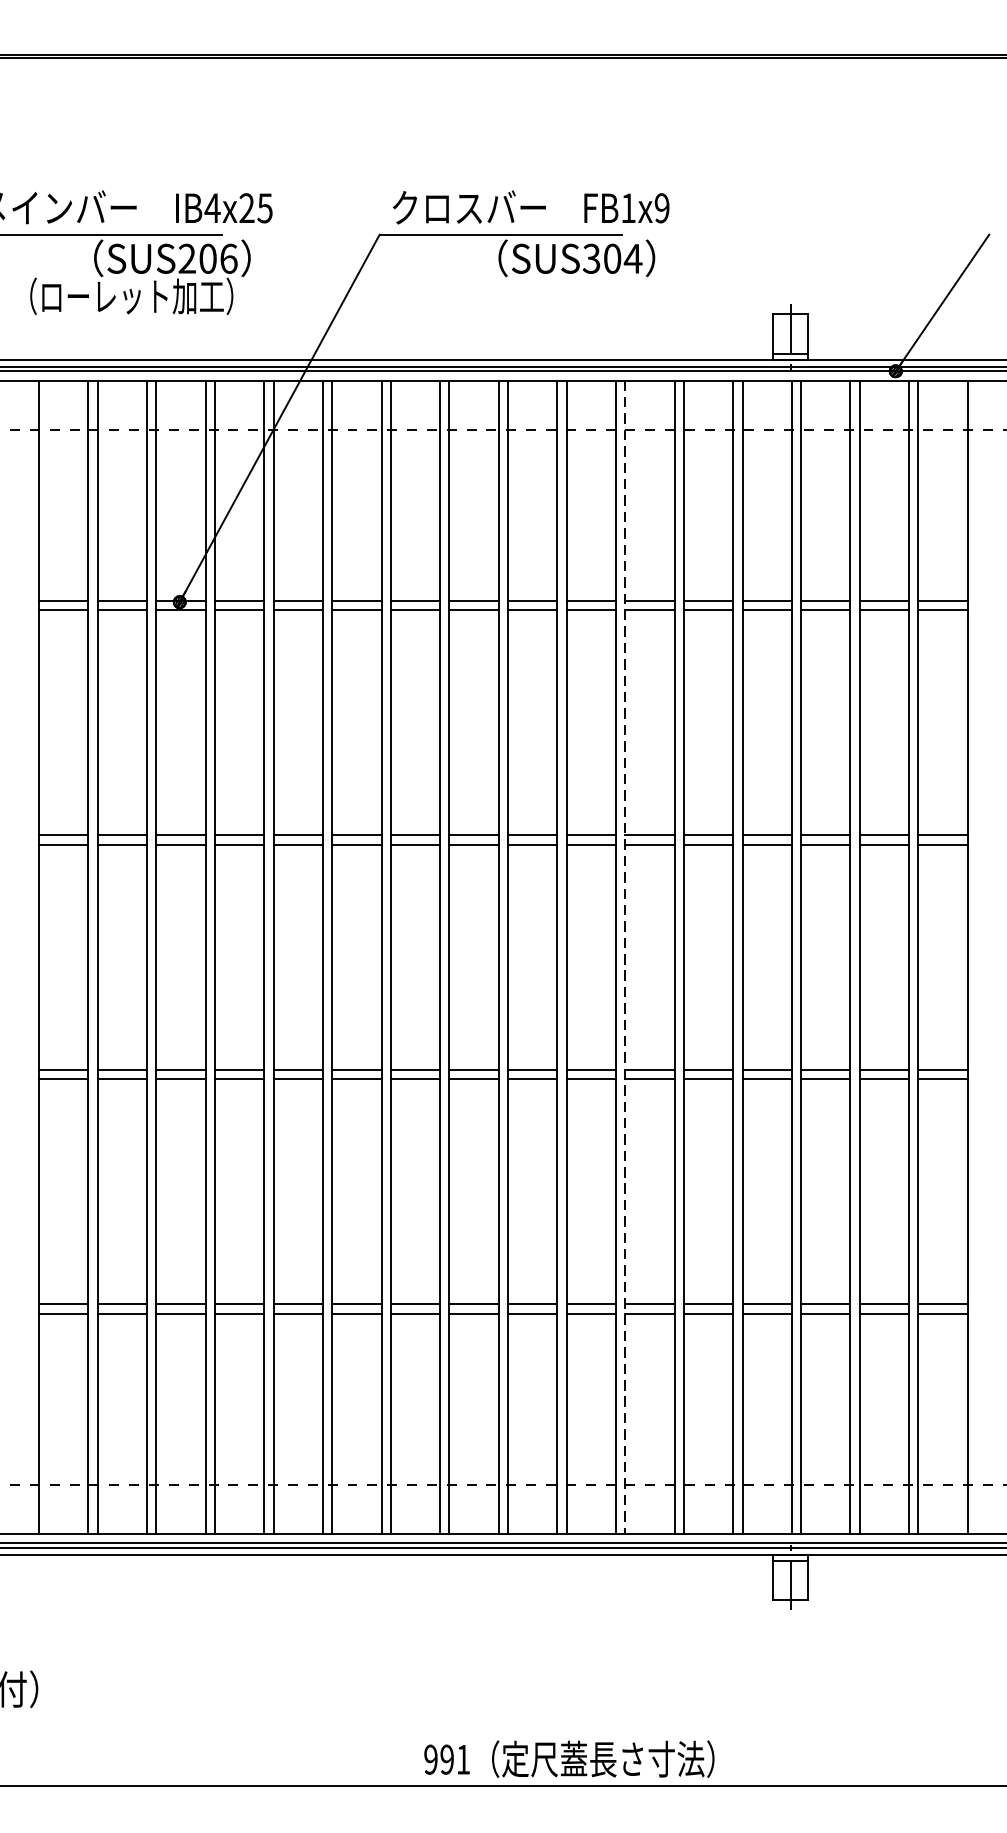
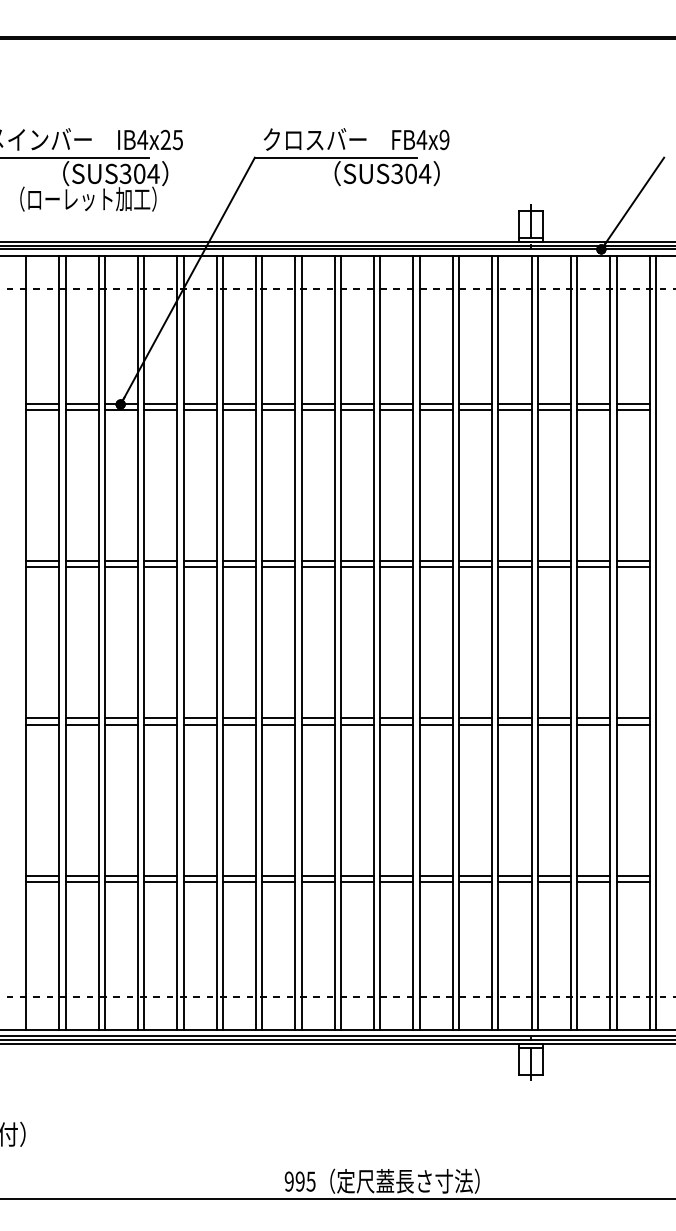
text: (627, 207) -> (421, 139), FB1x9 -> FB4x9
text: (207, 258) -> (139, 173), SUS206 -> SUS304
line: (976, 956) -> (655, 642), added
line: (624, 958) -> (419, 643), dashed -> solid
text: (462, 1759) -> (310, 1181), 991 -> 995

